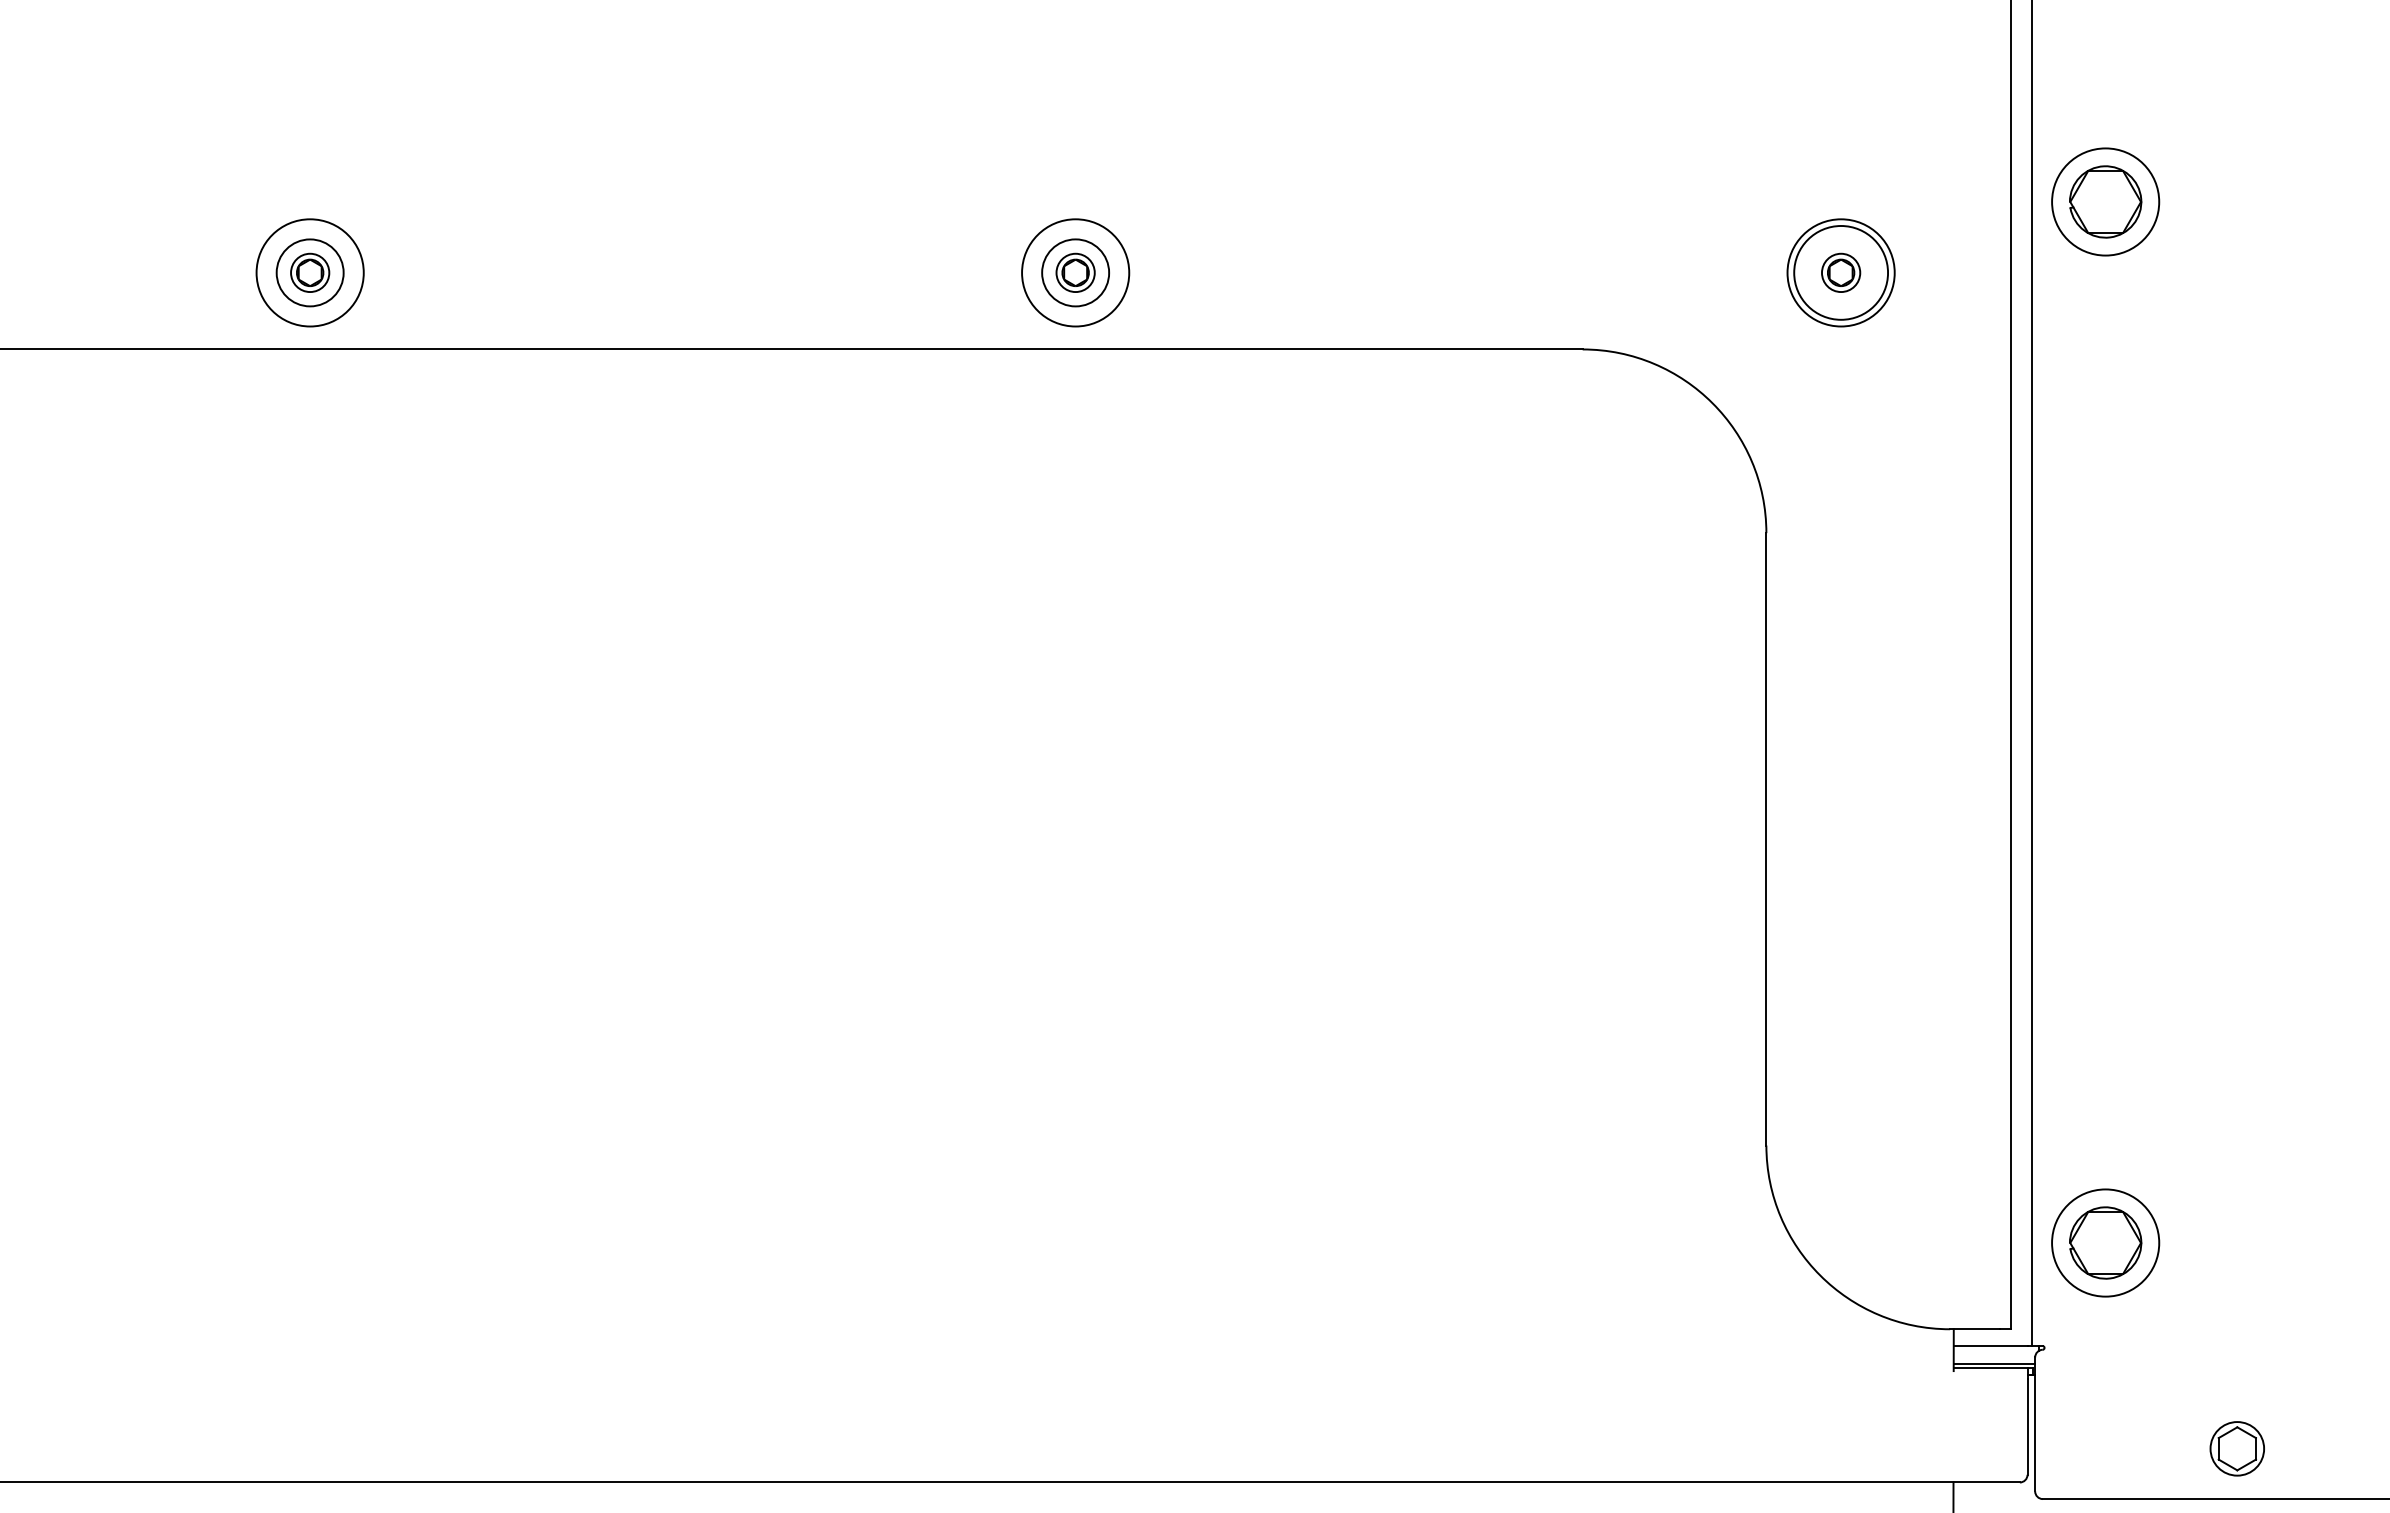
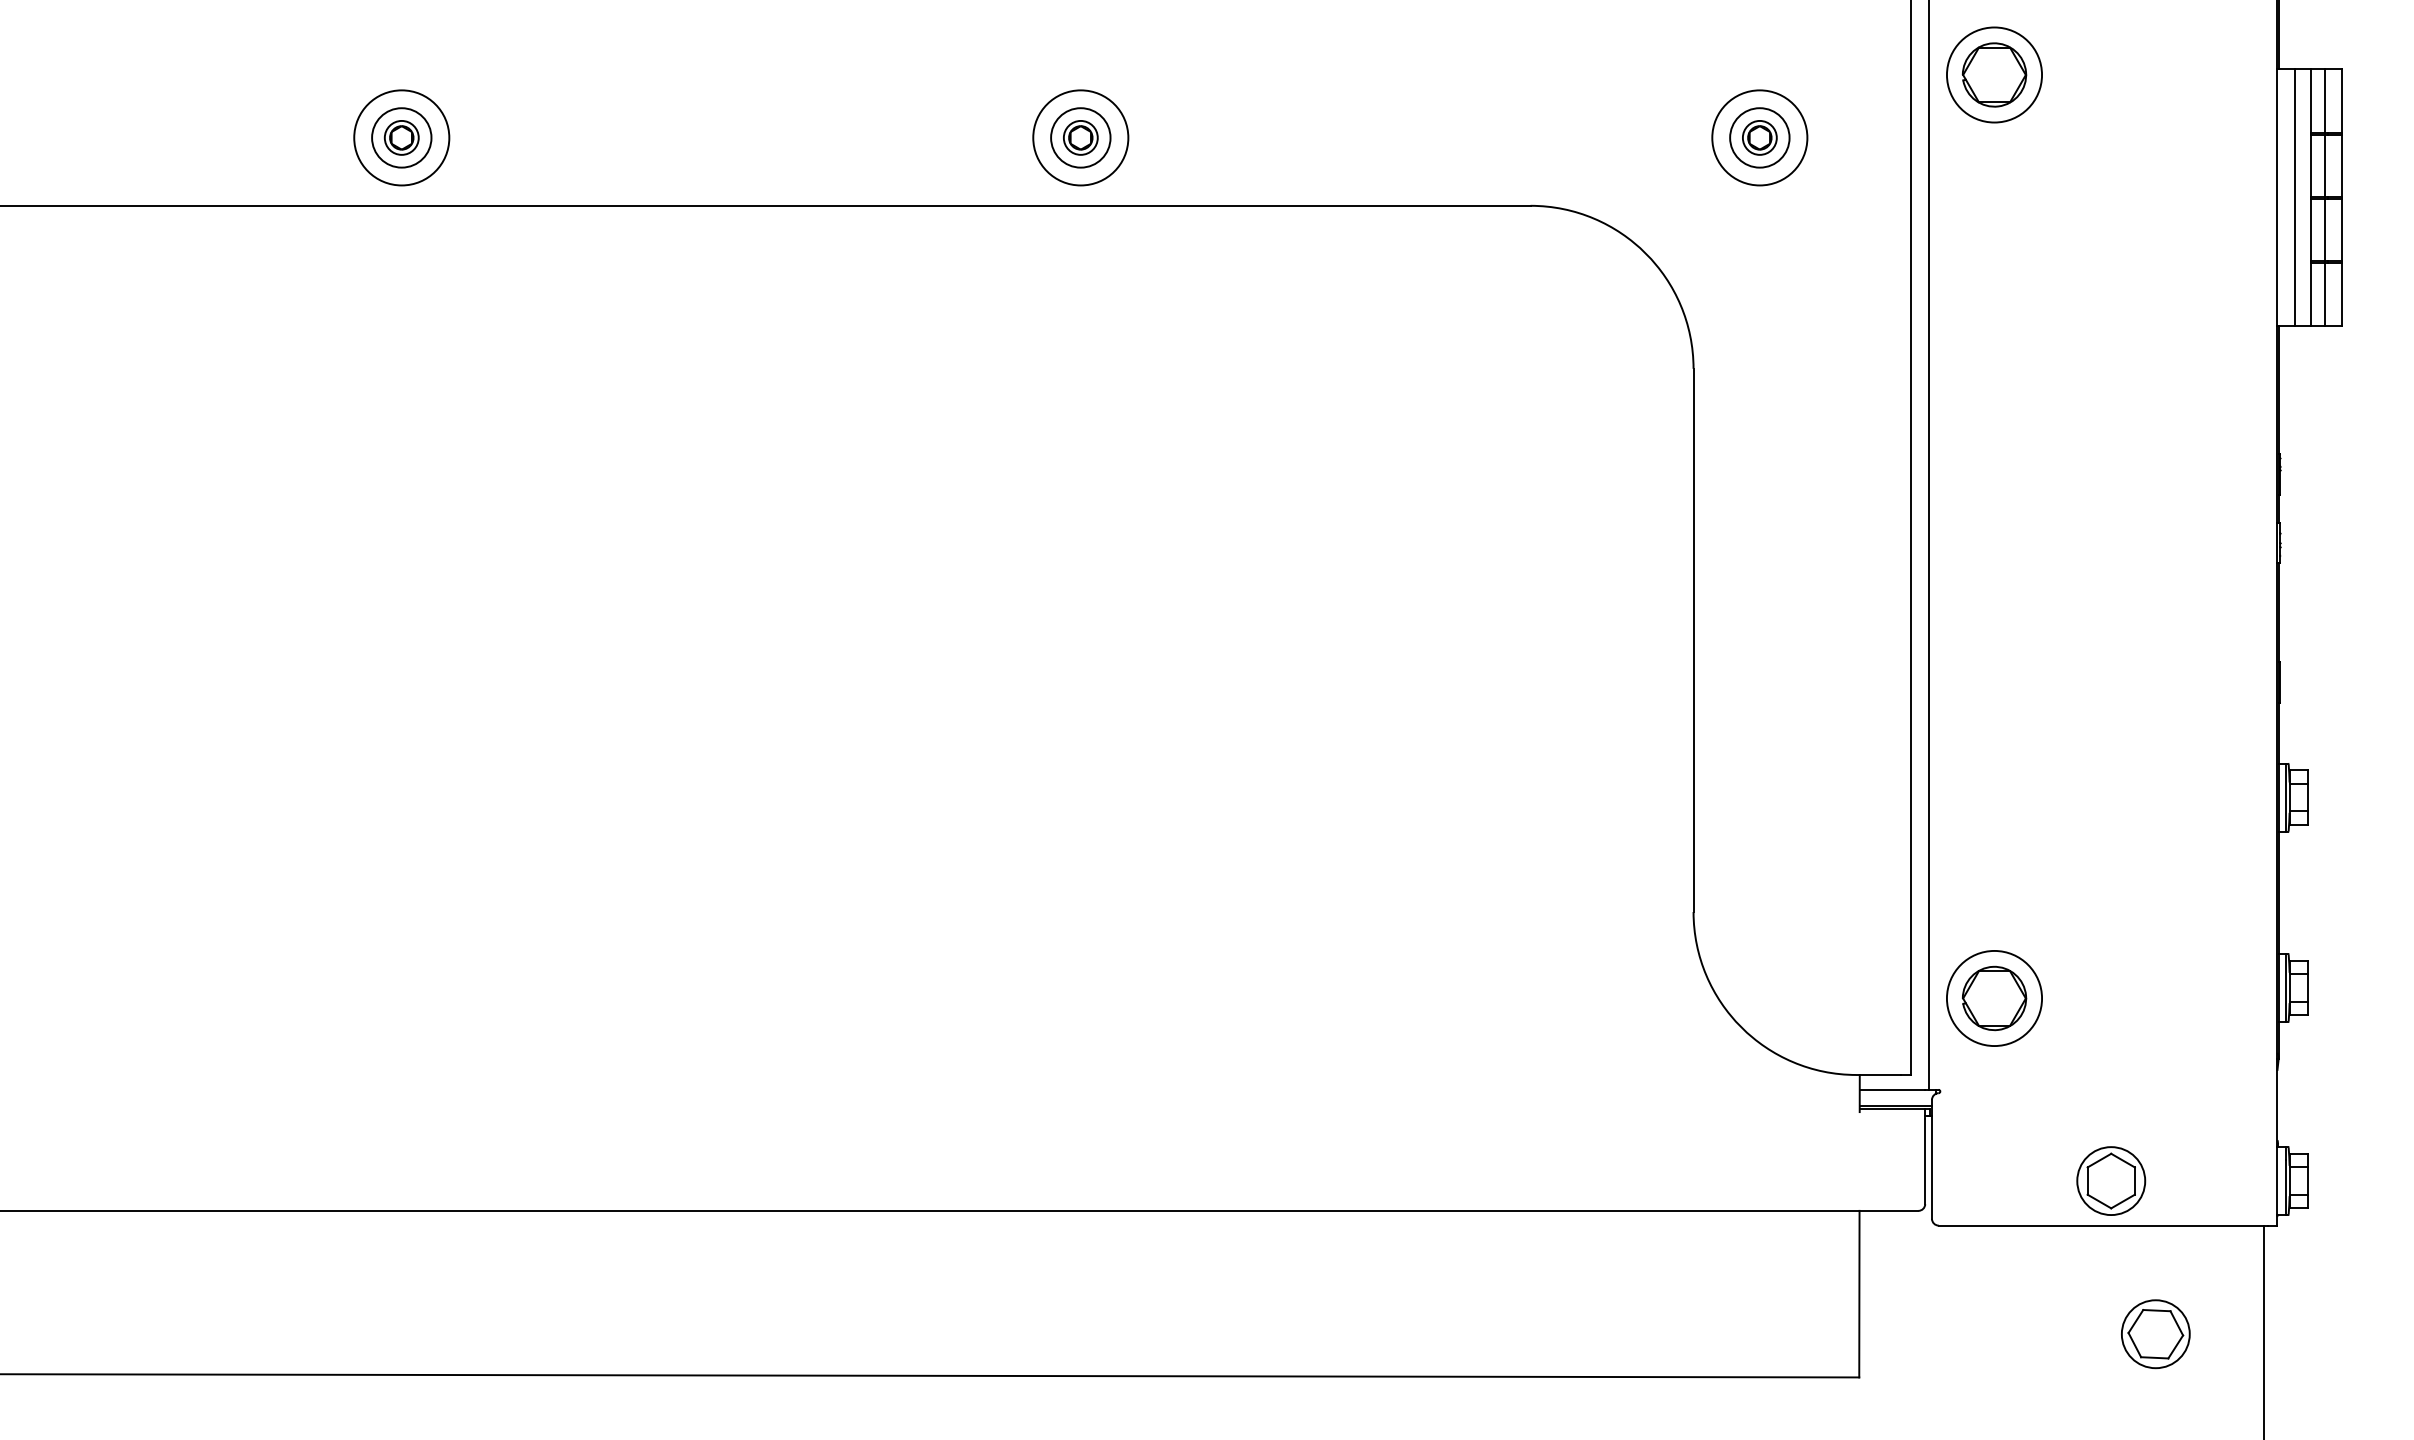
circle: (1840, 272) -> (1759, 137), size x0.71
part: (2237, 1448) -> (2111, 1180), size x1.43

